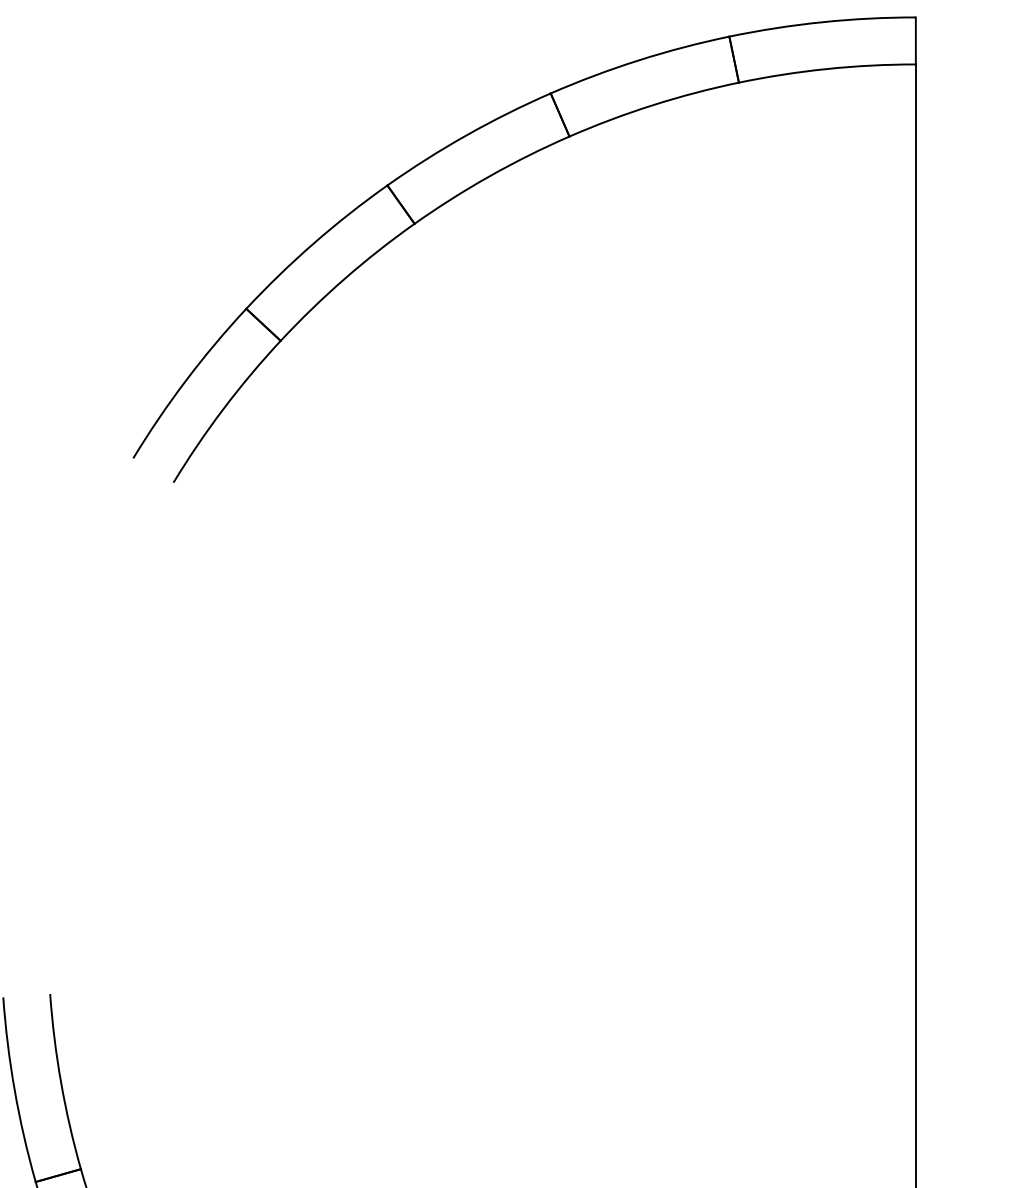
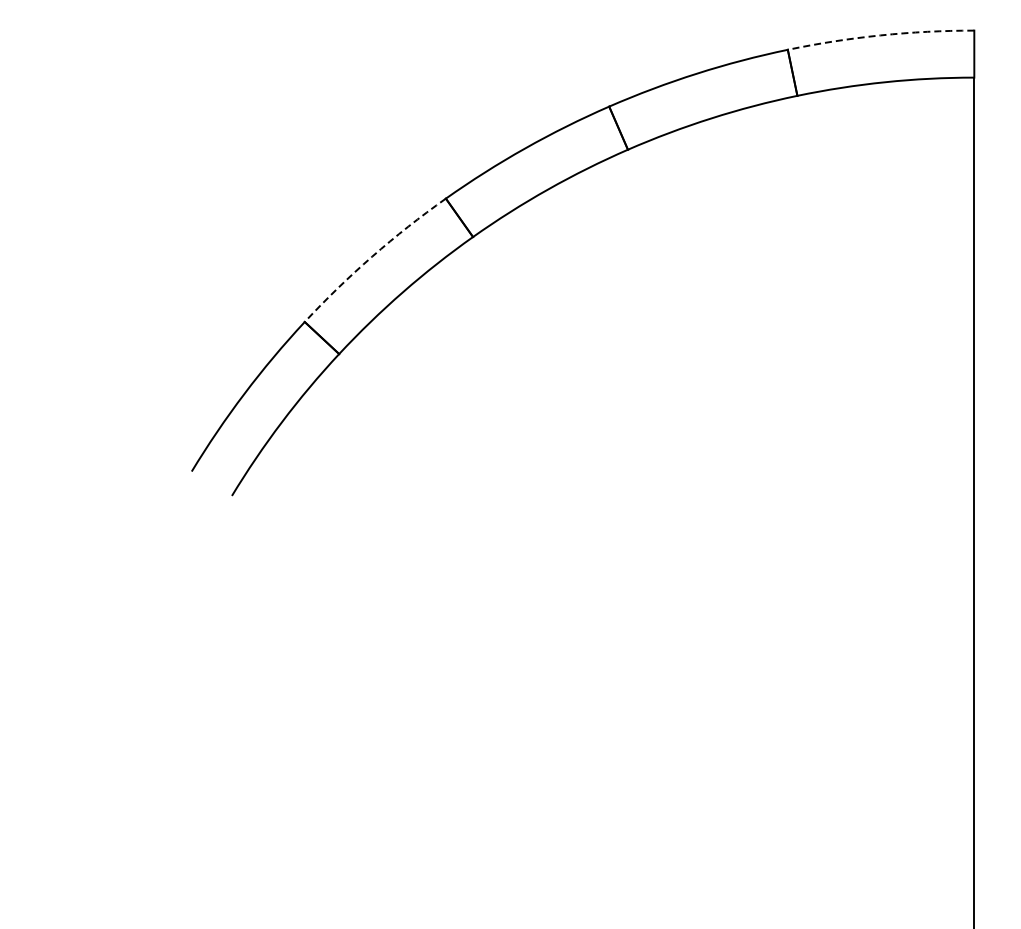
arc: (822, 22) -> (880, 35), solid -> dashed
arc: (313, 243) -> (371, 256), solid -> dashed

